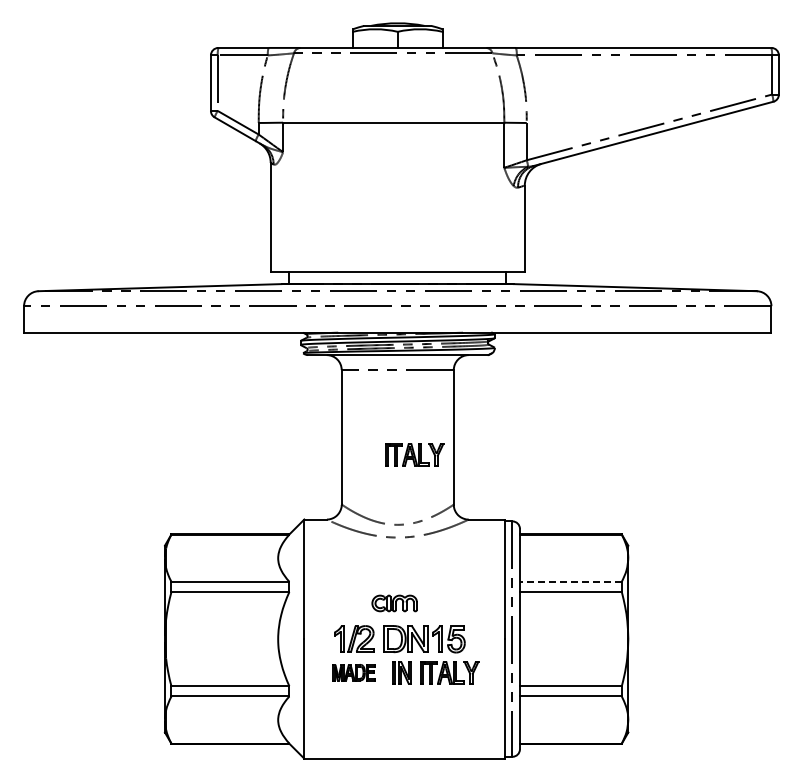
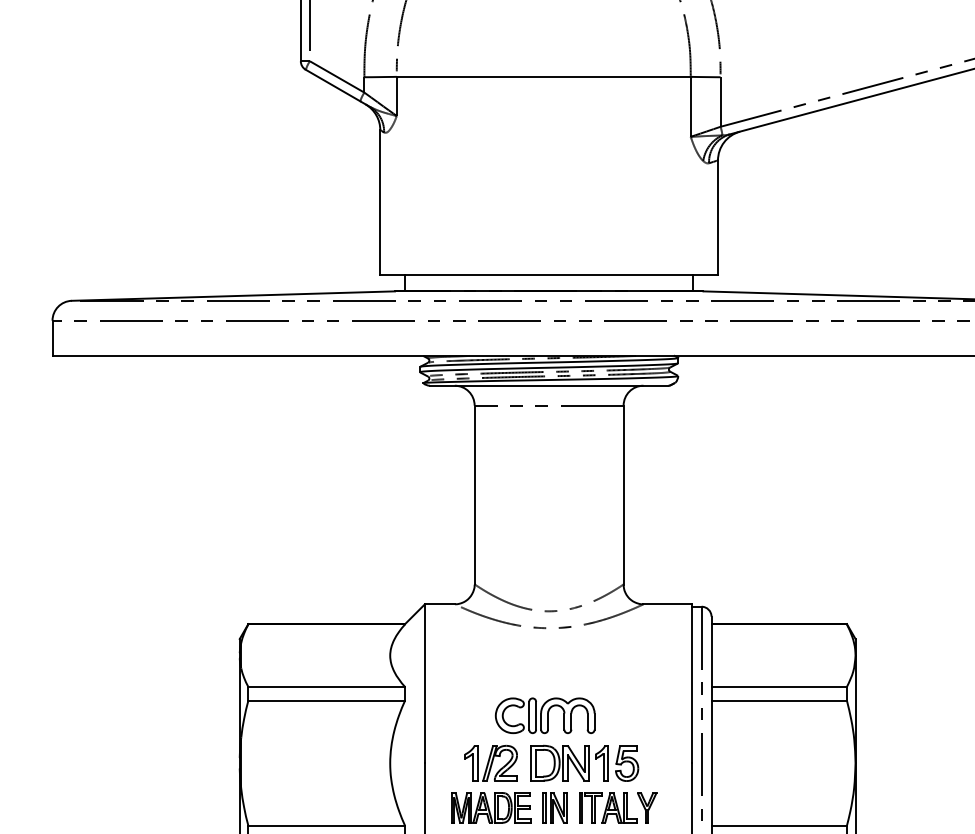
part: (414, 454) -> (571, 517), removed
line: (570, 581) -> (778, 686), dashed -> solid
part: (394, 603) -> (544, 715), size x1.67
part: (353, 672) -> (490, 807), size x1.43

